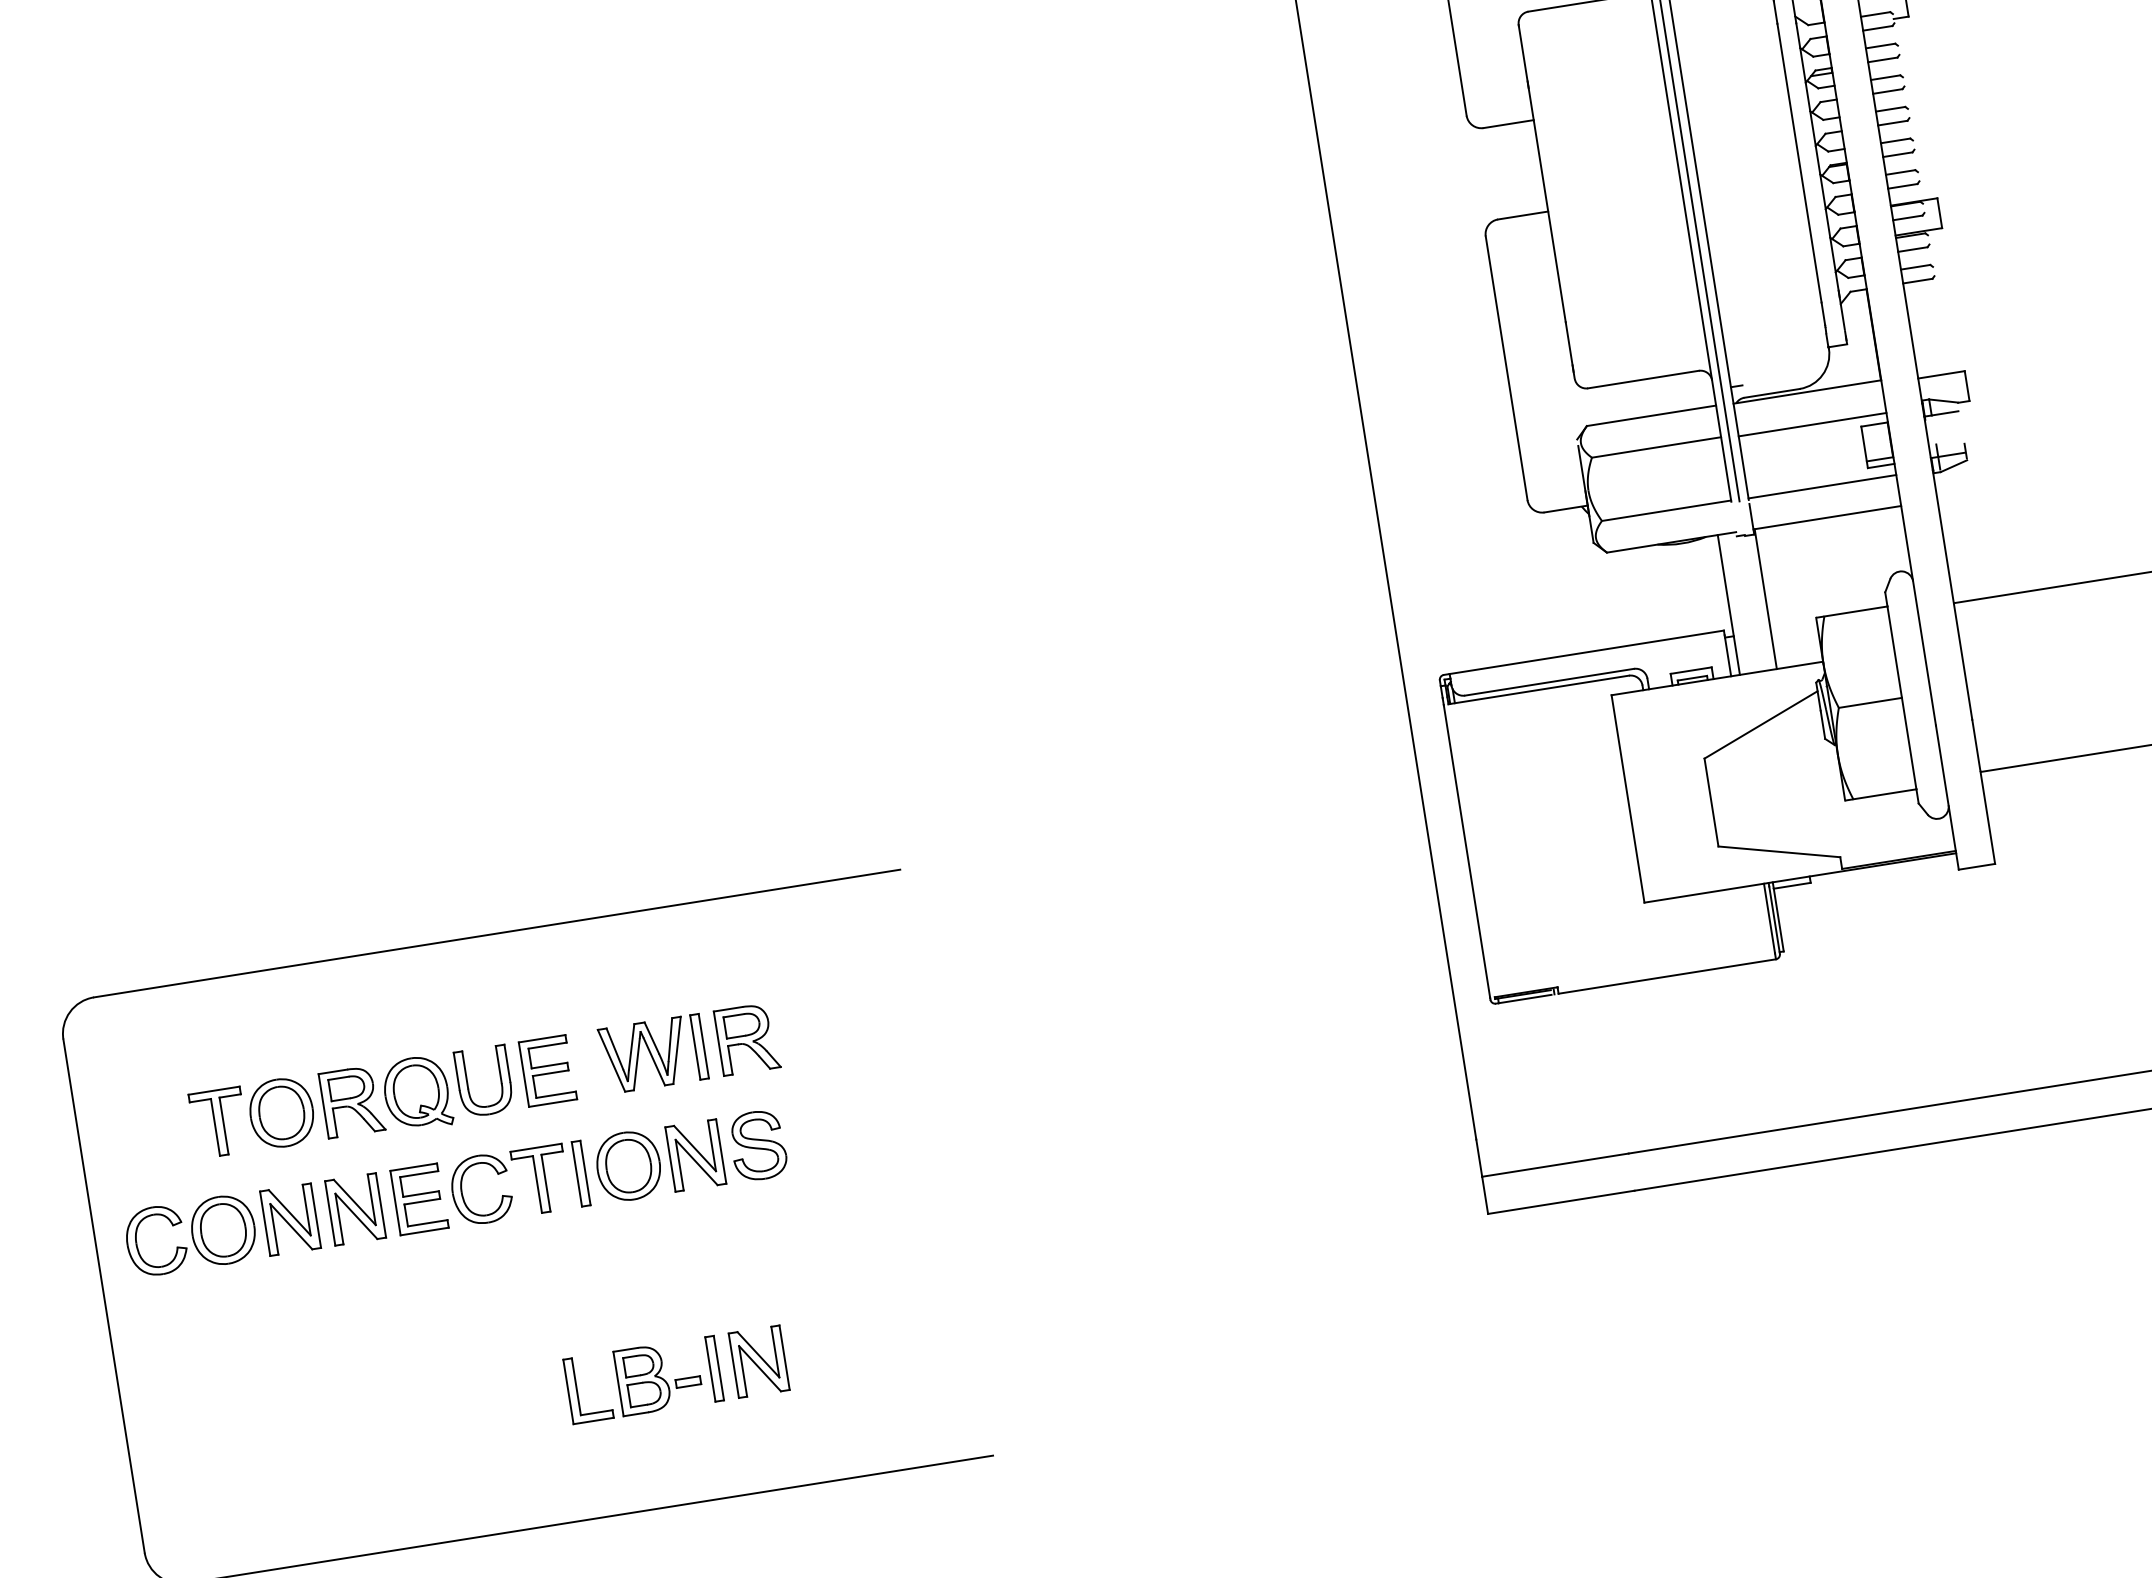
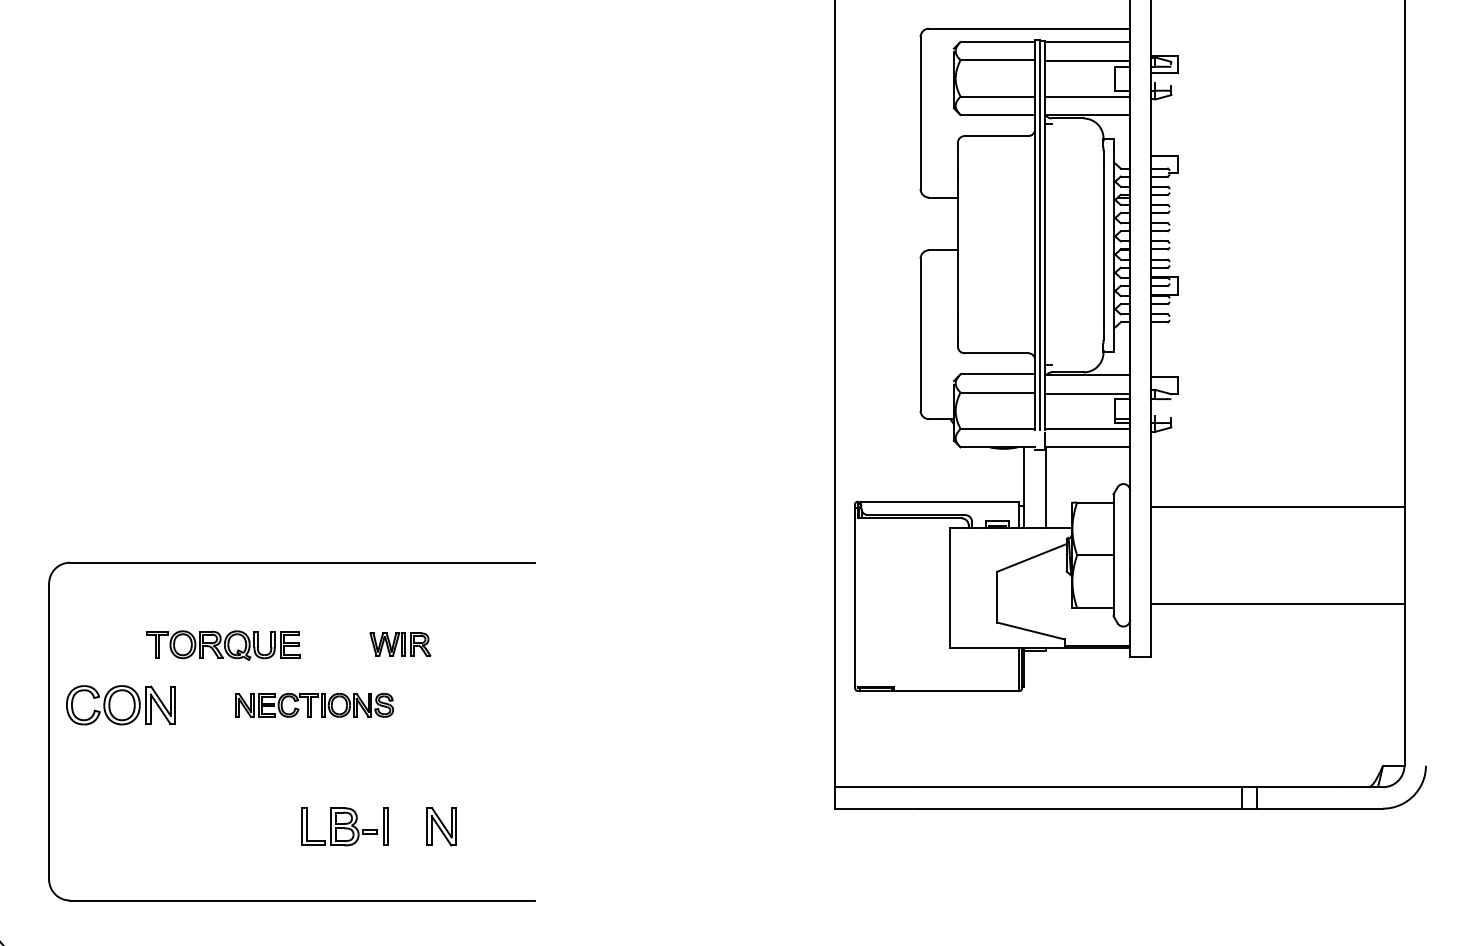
part: (689, 1048) -> (400, 644), size x0.6
part: (382, 1098) -> (223, 645), size x0.7
part: (557, 1177) -> (314, 705), size x0.6
part: (758, 1361) -> (441, 826), moved

